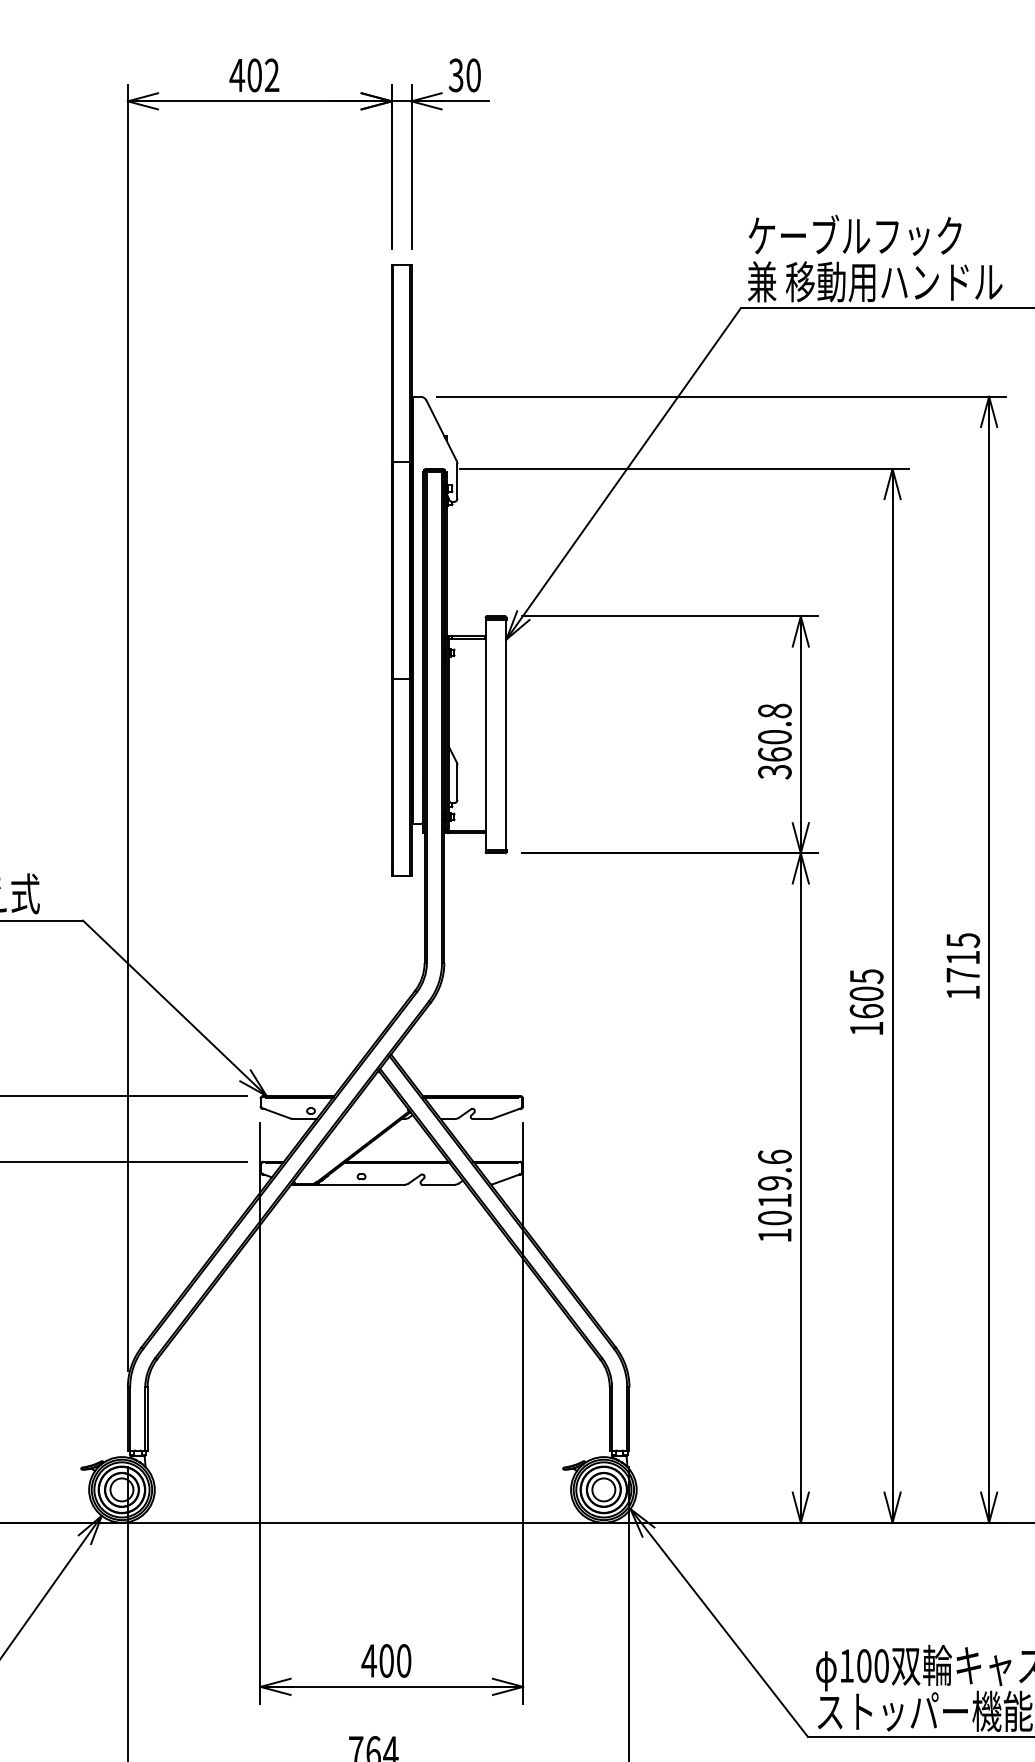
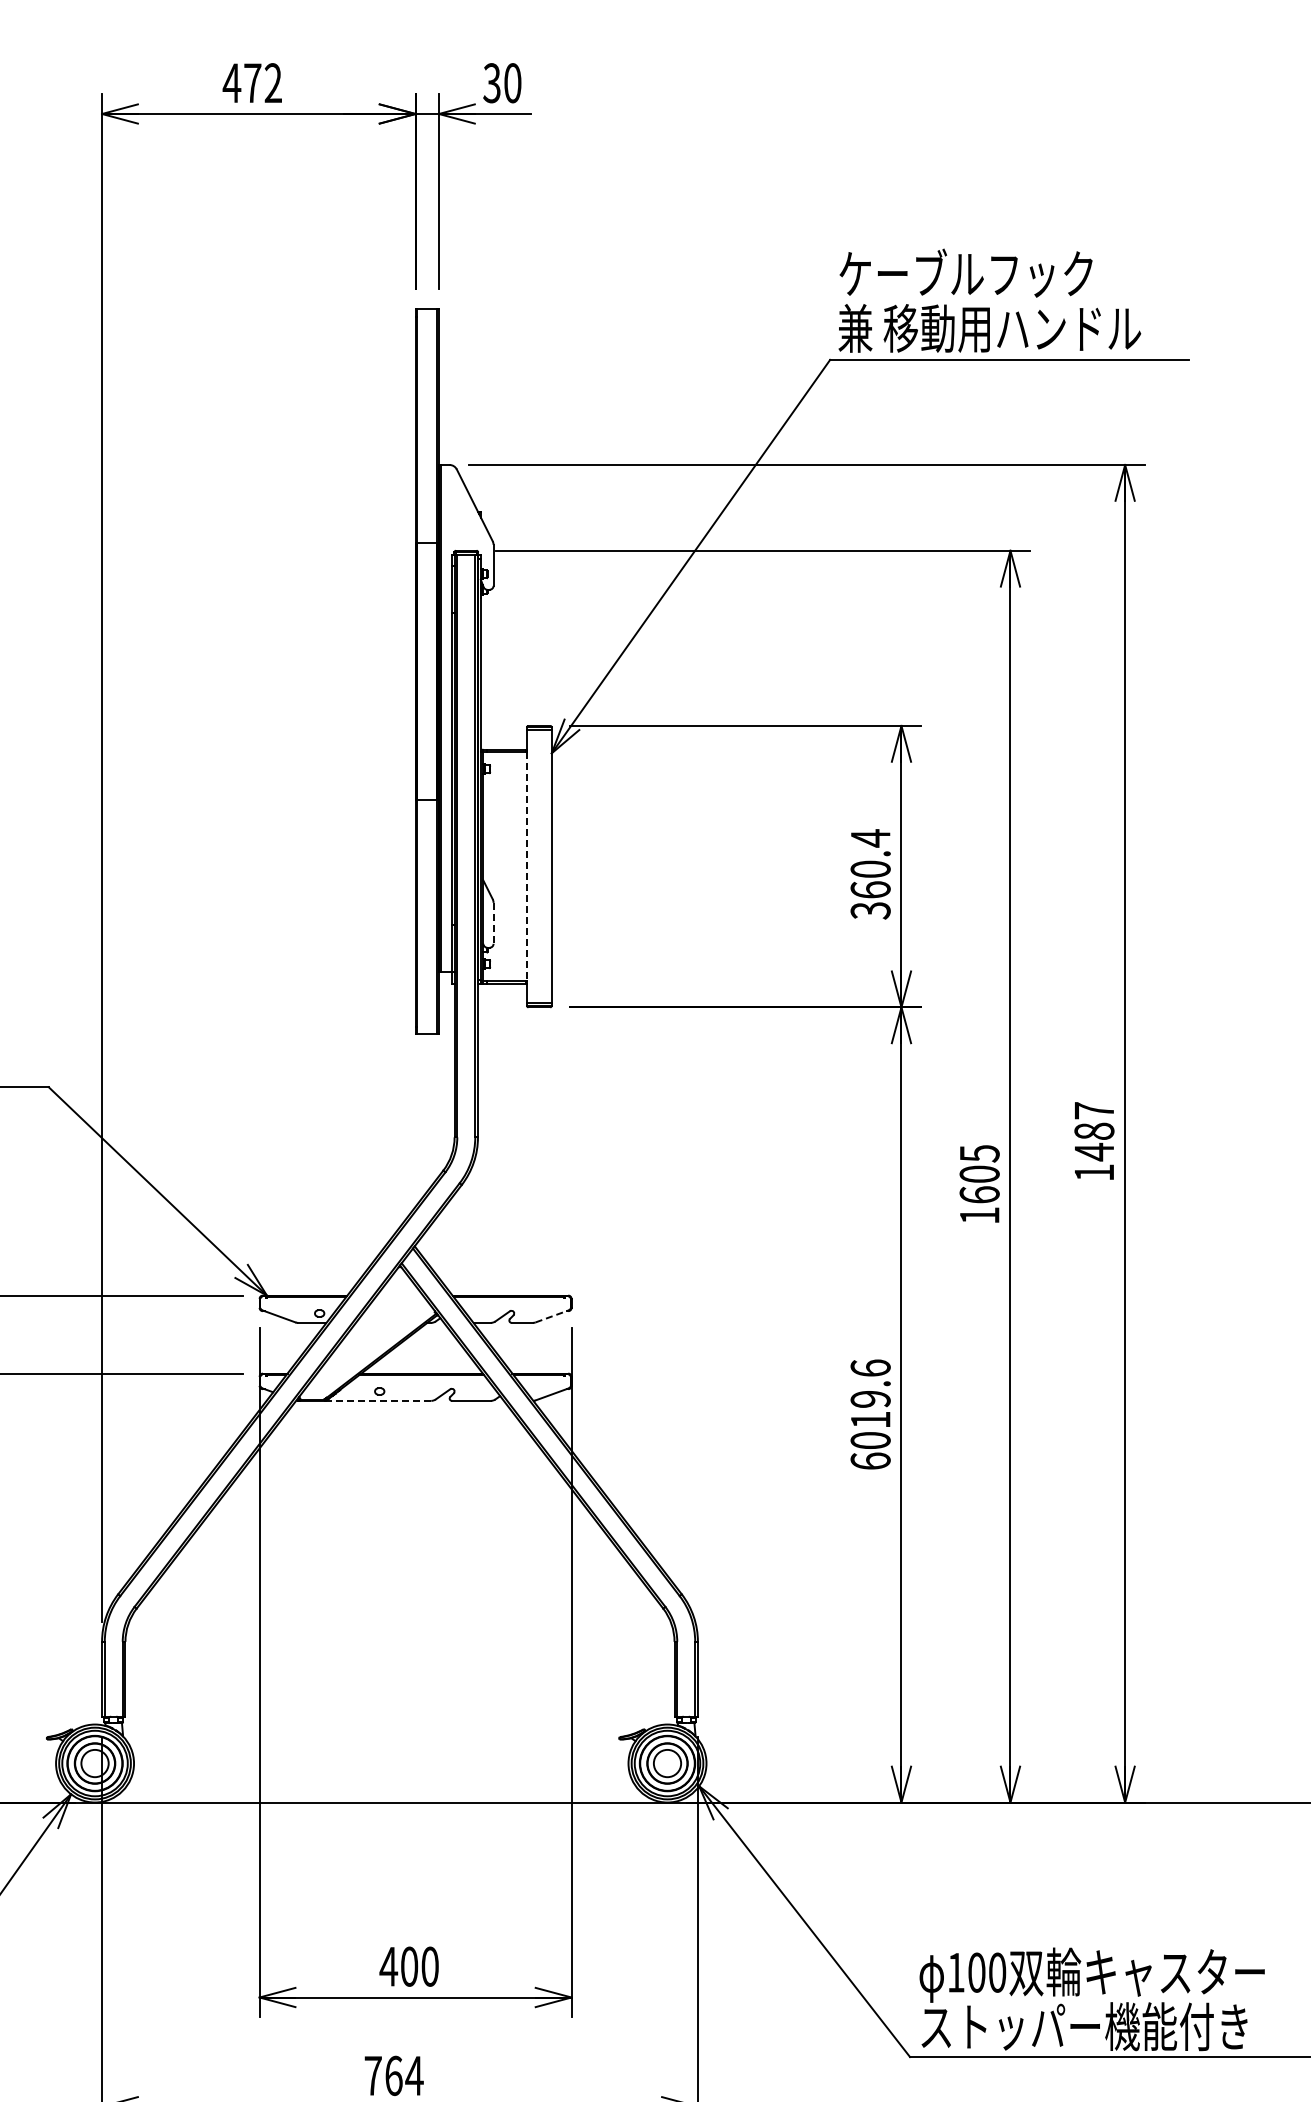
text: (254, 75) -> (252, 83), 402 -> 472
text: (774, 711) -> (870, 838), 360.8 -> 360.4
line: (485, 735) -> (526, 867), solid -> dashed
line: (457, 782) -> (493, 923), solid -> dashed
text: (963, 957) -> (1094, 1131), 1715 -> 1487
line: (507, 1113) -> (552, 1316), solid -> dashed
line: (360, 1184) -> (378, 1400), solid -> dashed
text: (774, 1234) -> (870, 1460), 1019.6 -> 6019.6

